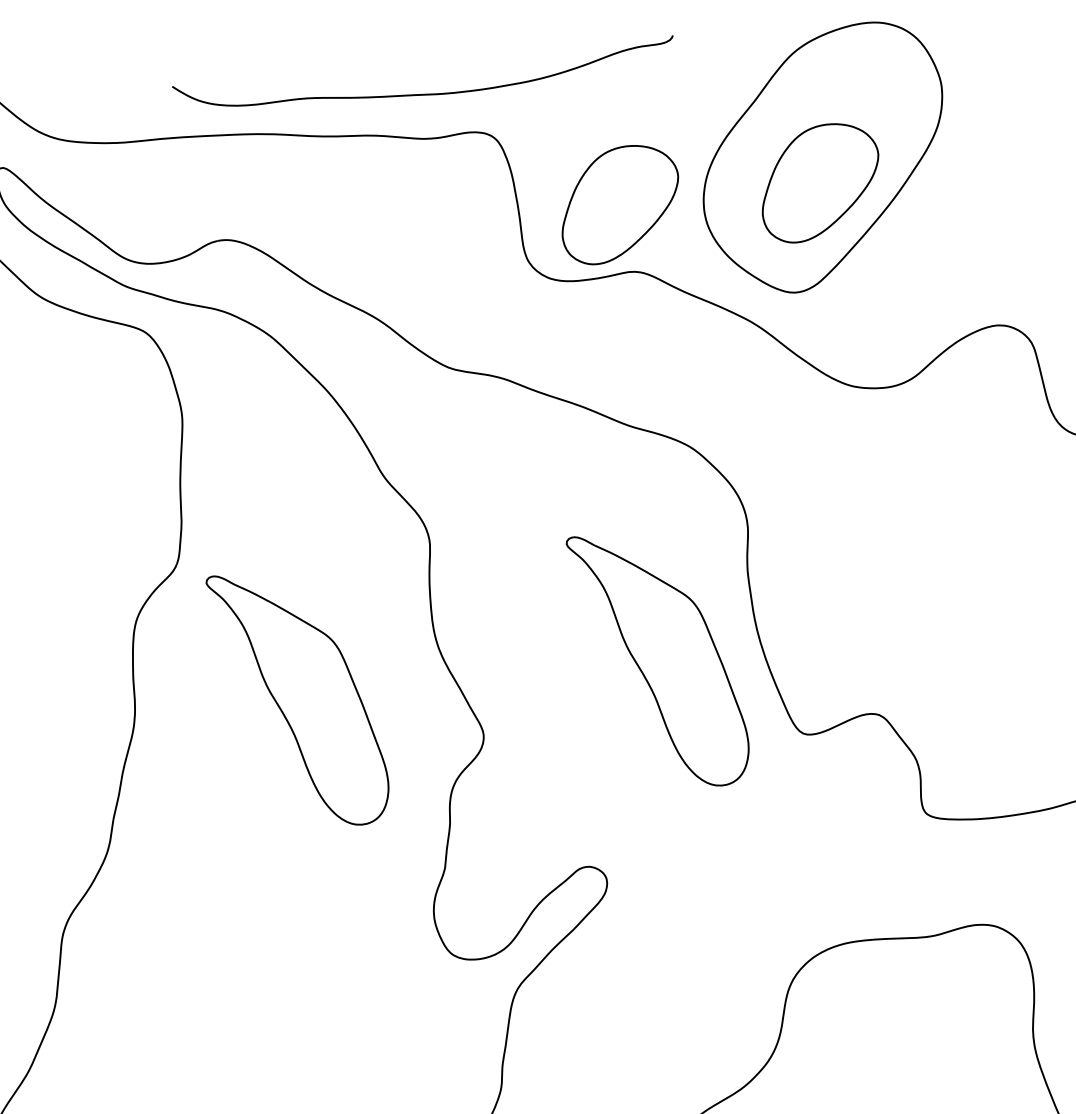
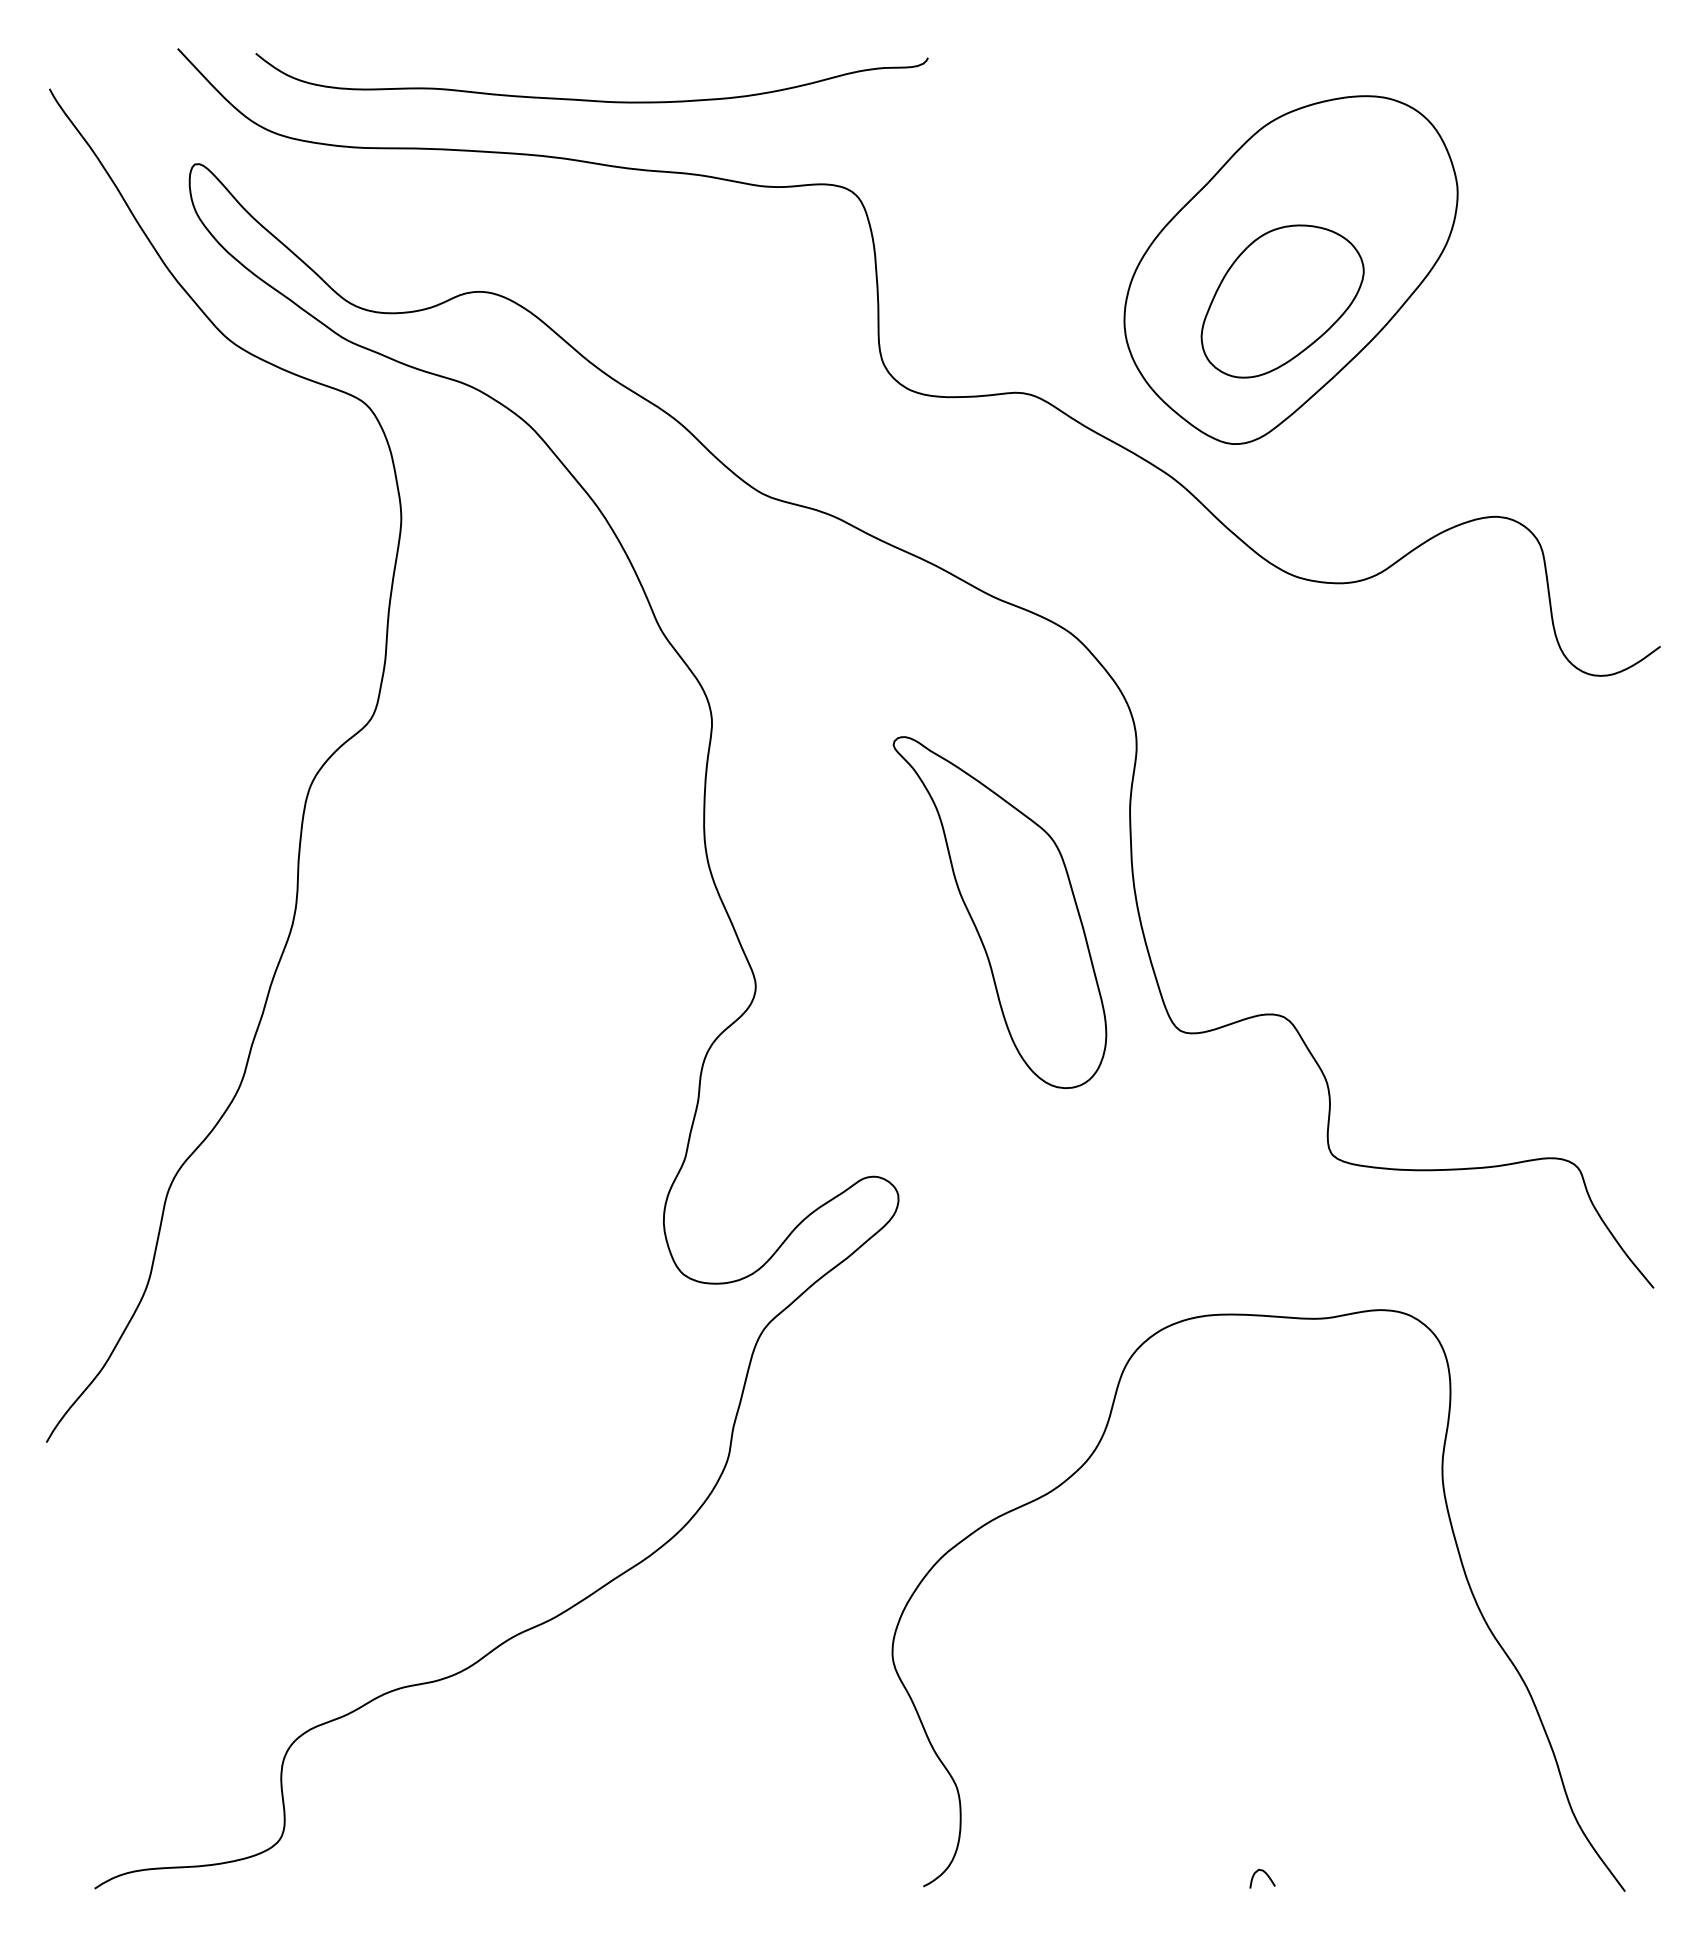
curve: (425, 93) -> (590, 99), moved
part: (620, 204) -> (1013, 301), removed
part: (298, 699) -> (515, 912), removed

